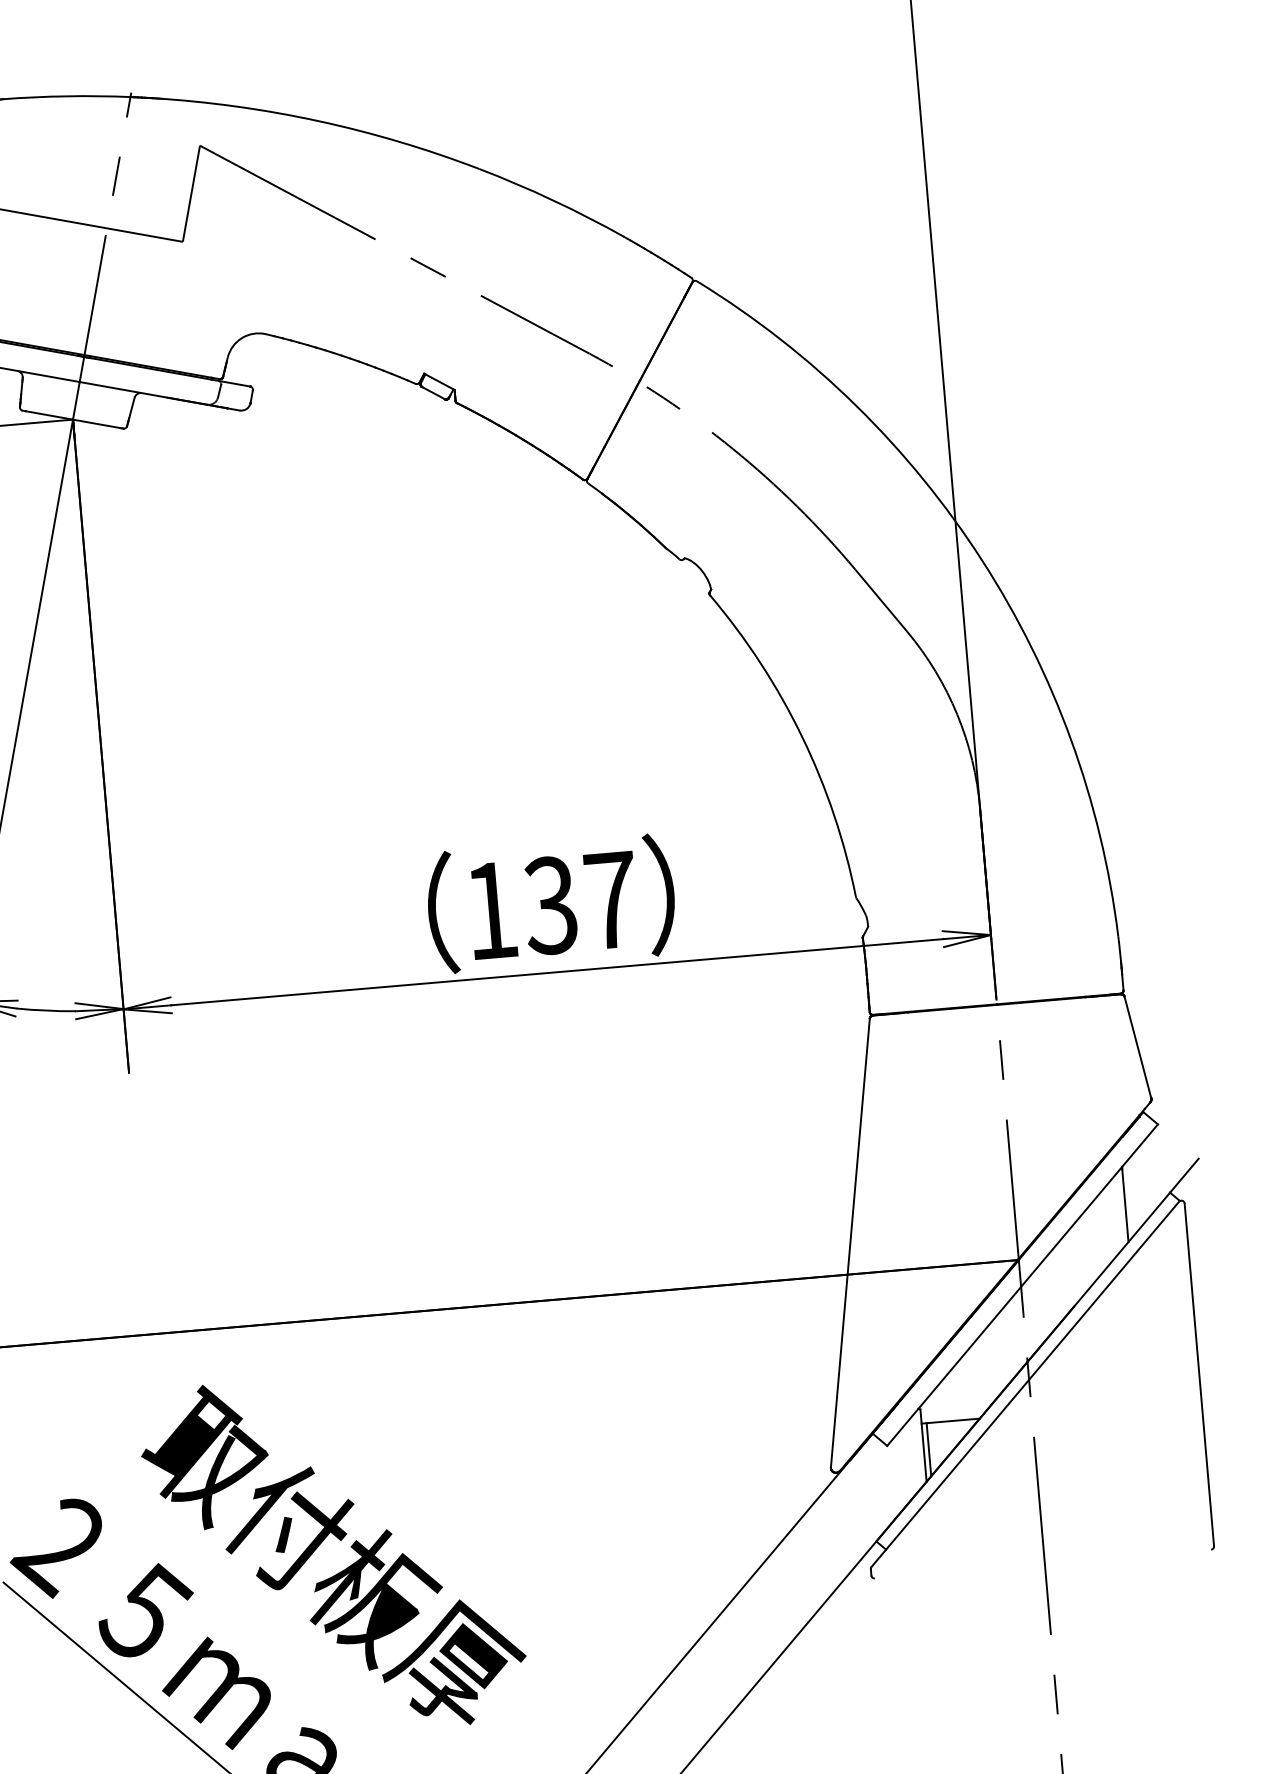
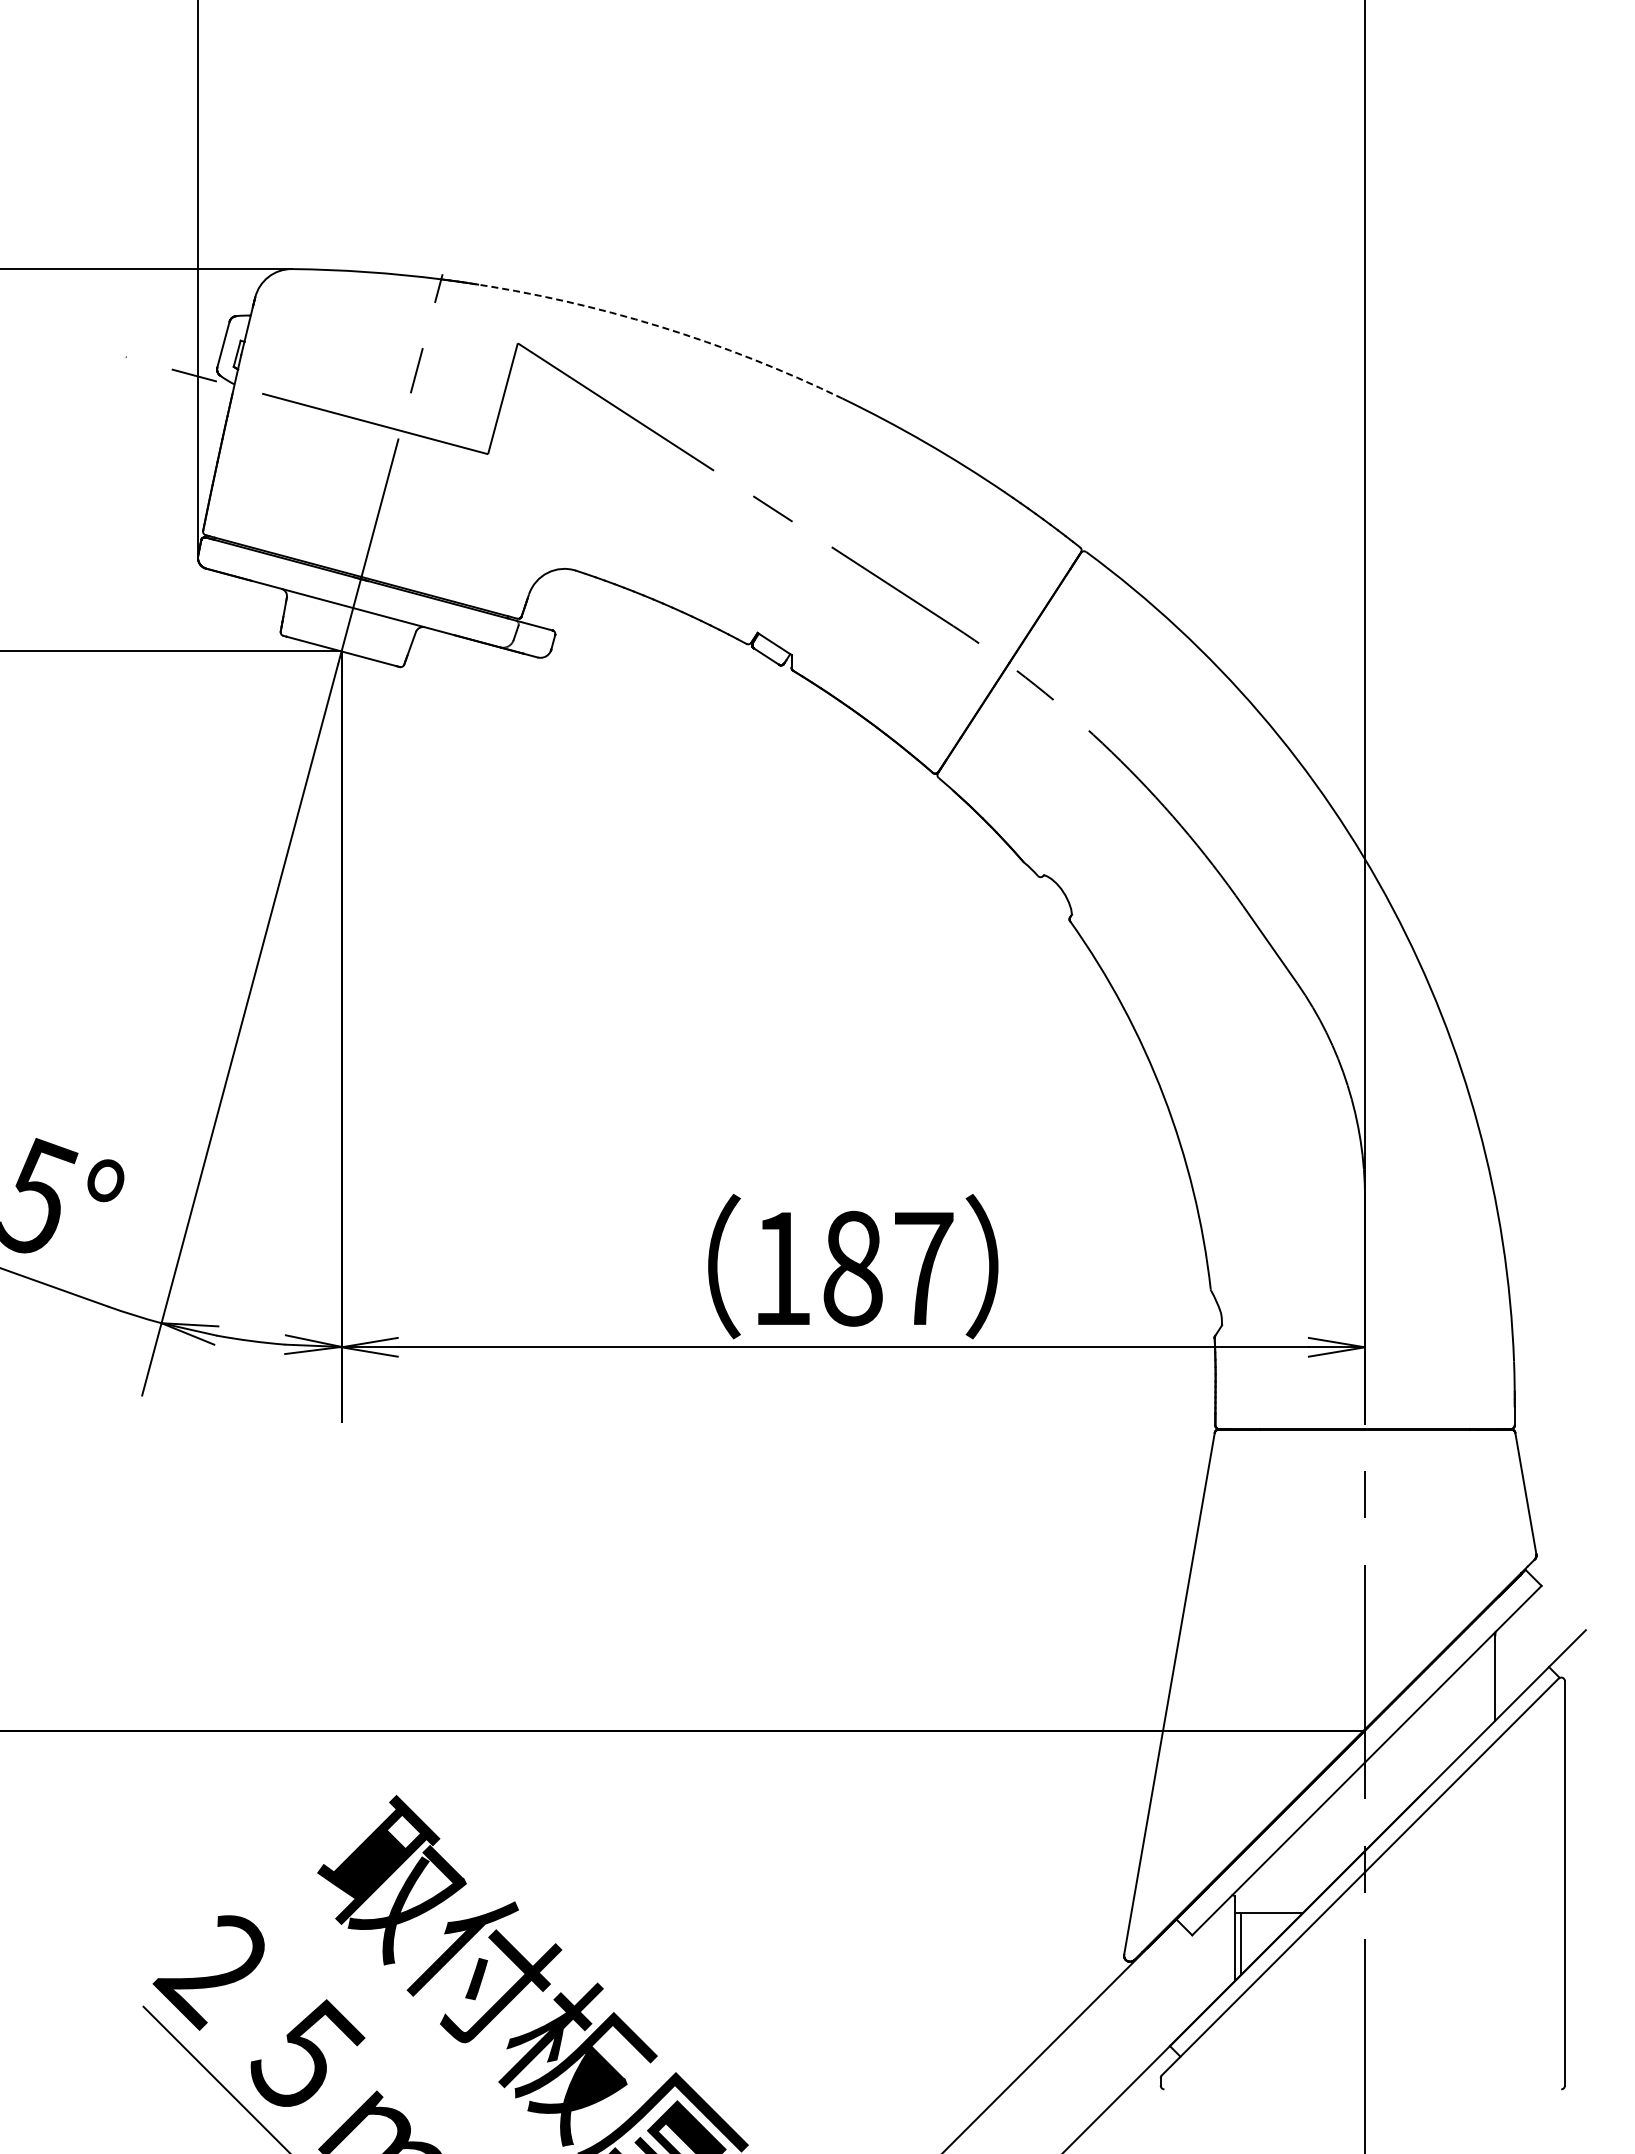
arc: (318, 121) -> (659, 326), solid -> dashed
text: (550, 905) -> (851, 1268), 137 -> 187

